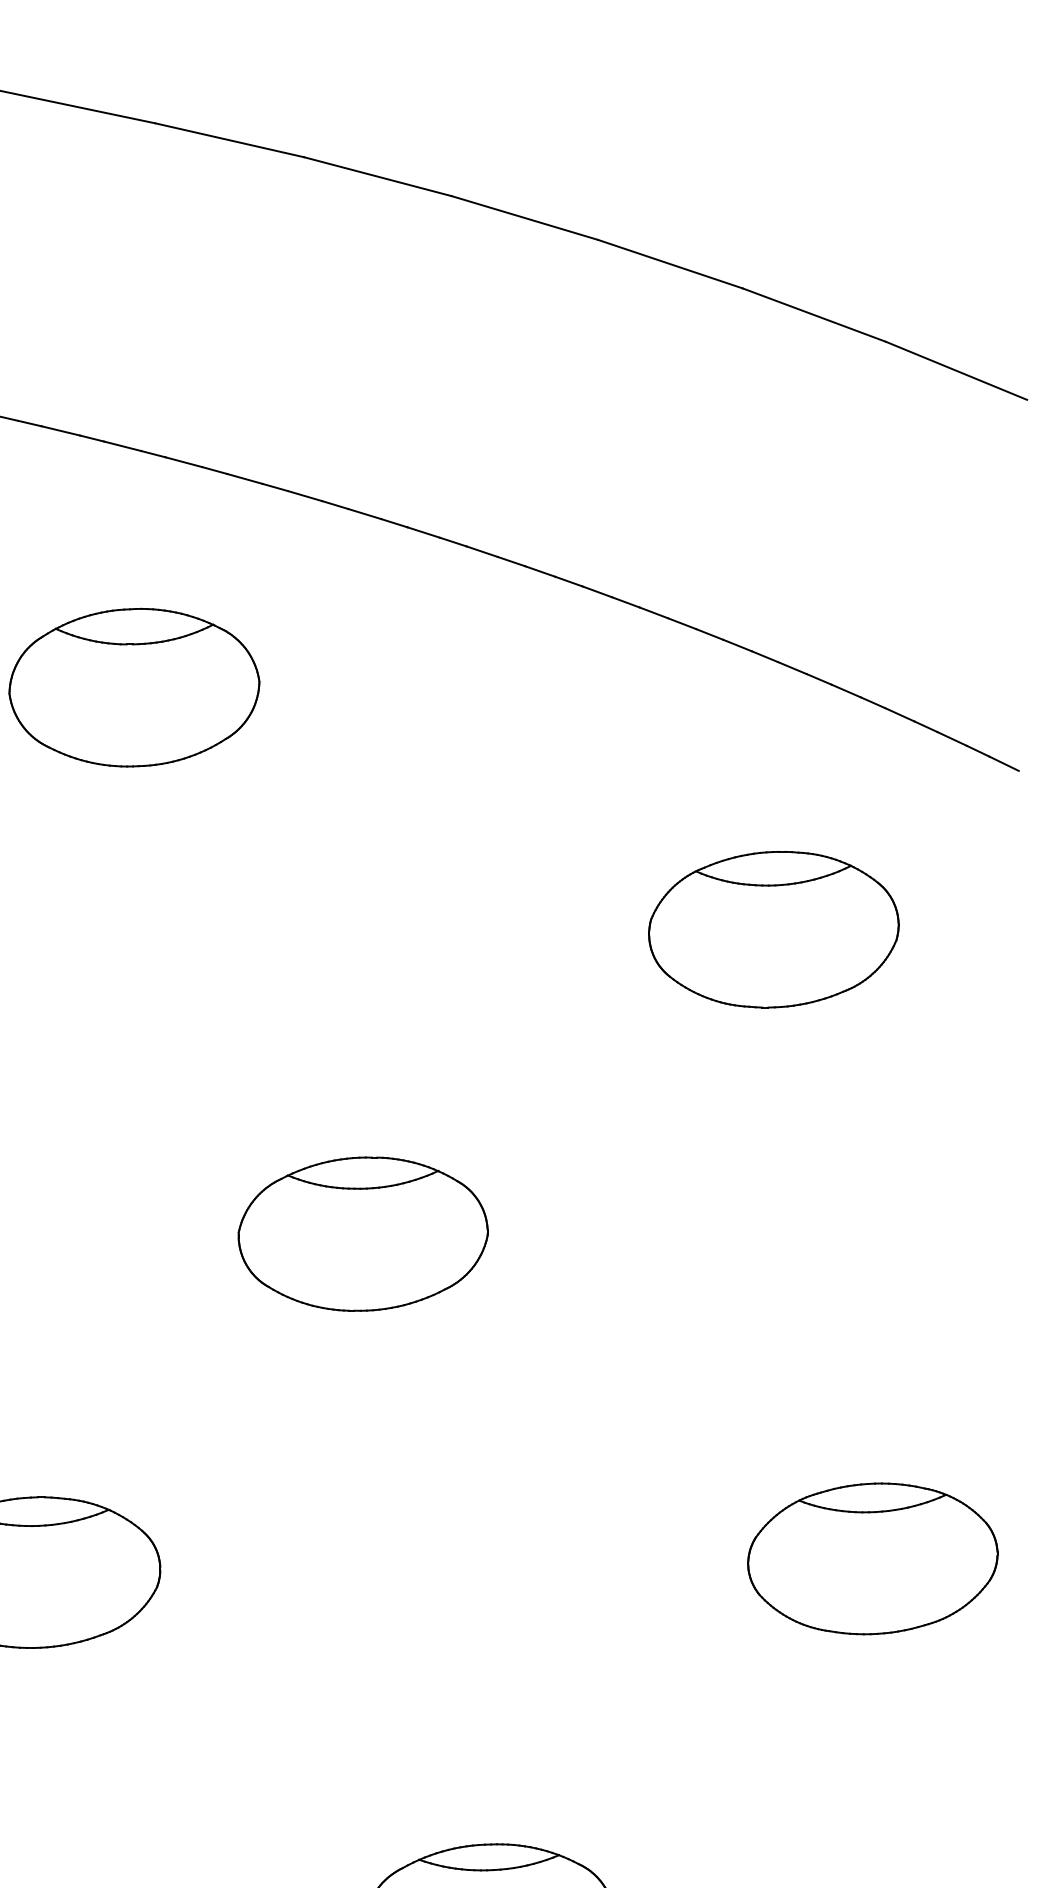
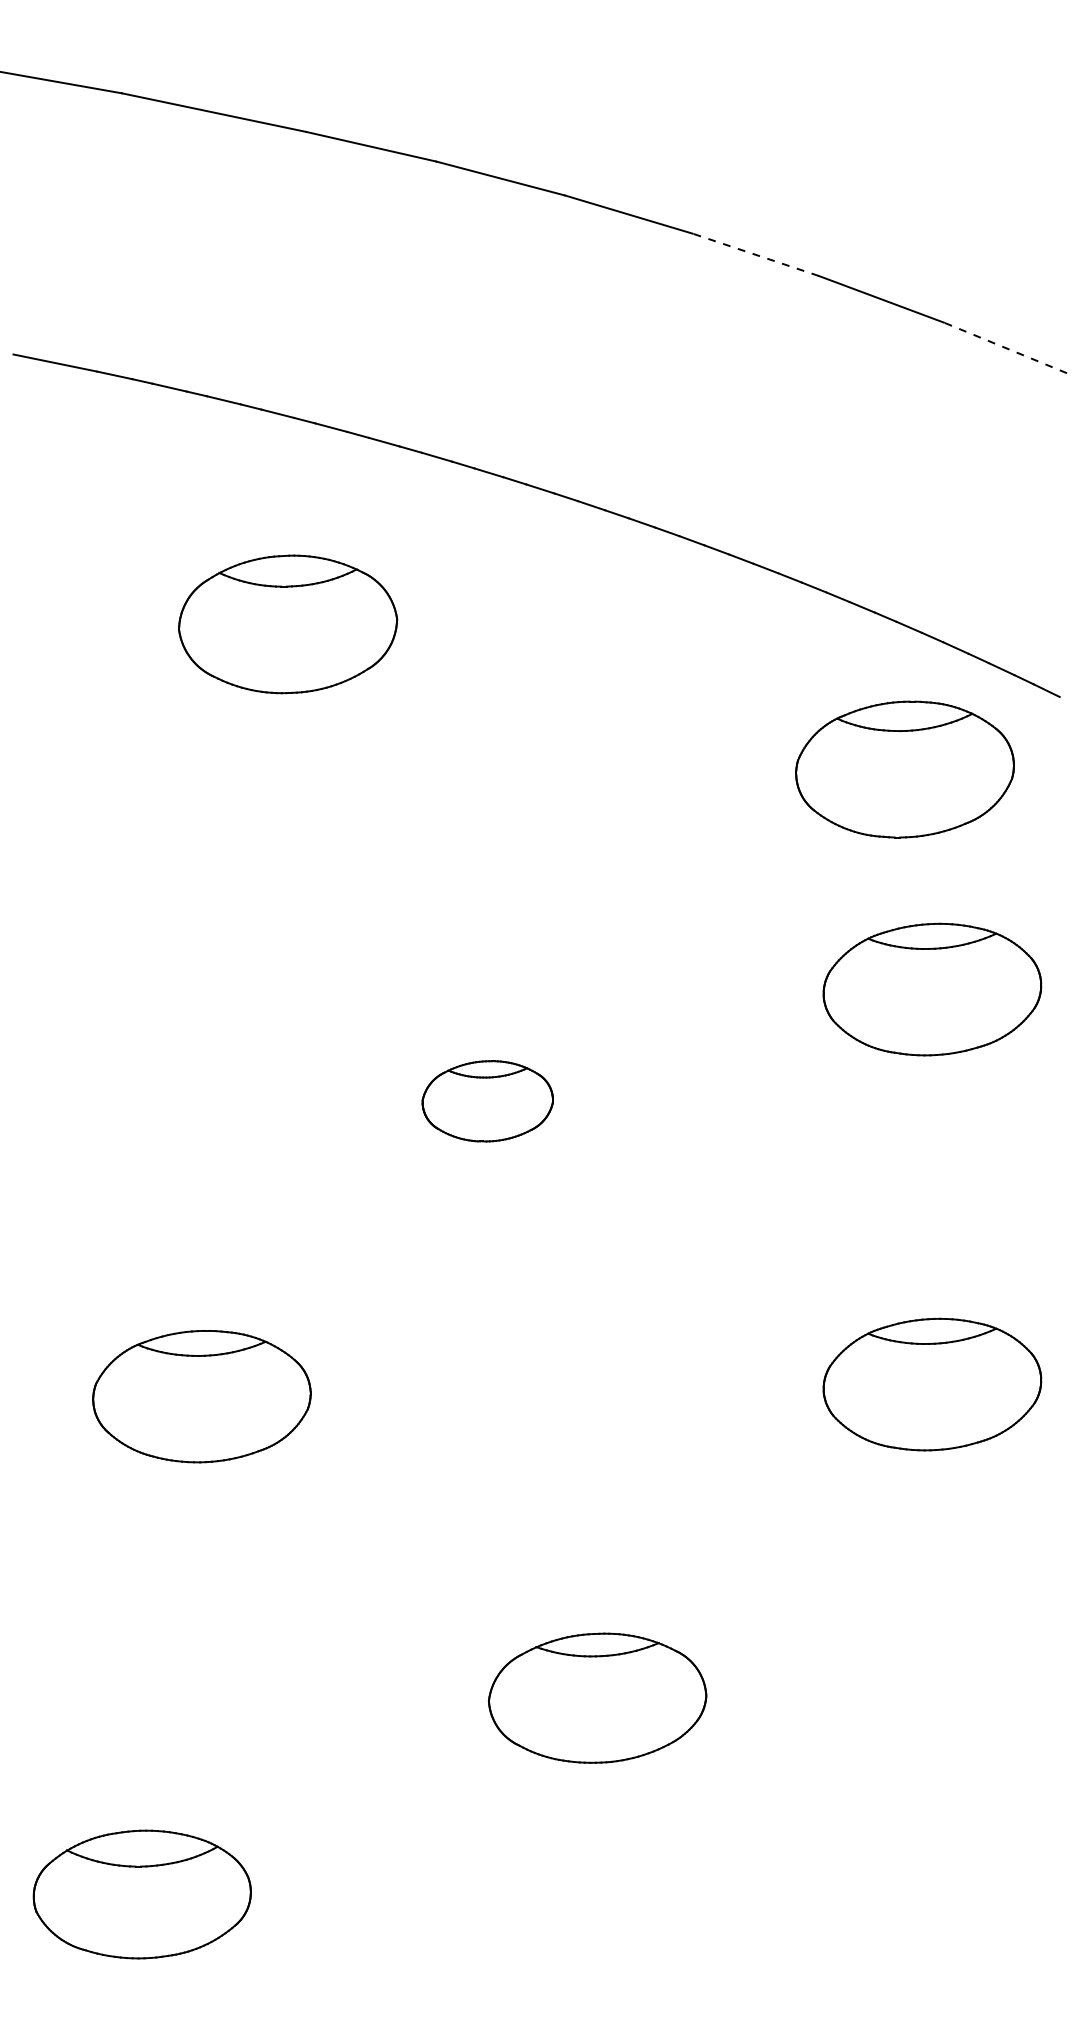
line: (670, 263) -> (755, 254), solid -> dashed
line: (956, 370) -> (1005, 347), solid -> dashed
part: (773, 929) -> (904, 769), moved
part: (872, 1106) -> (932, 989), added
part: (362, 1234) -> (487, 1101), size x0.6

